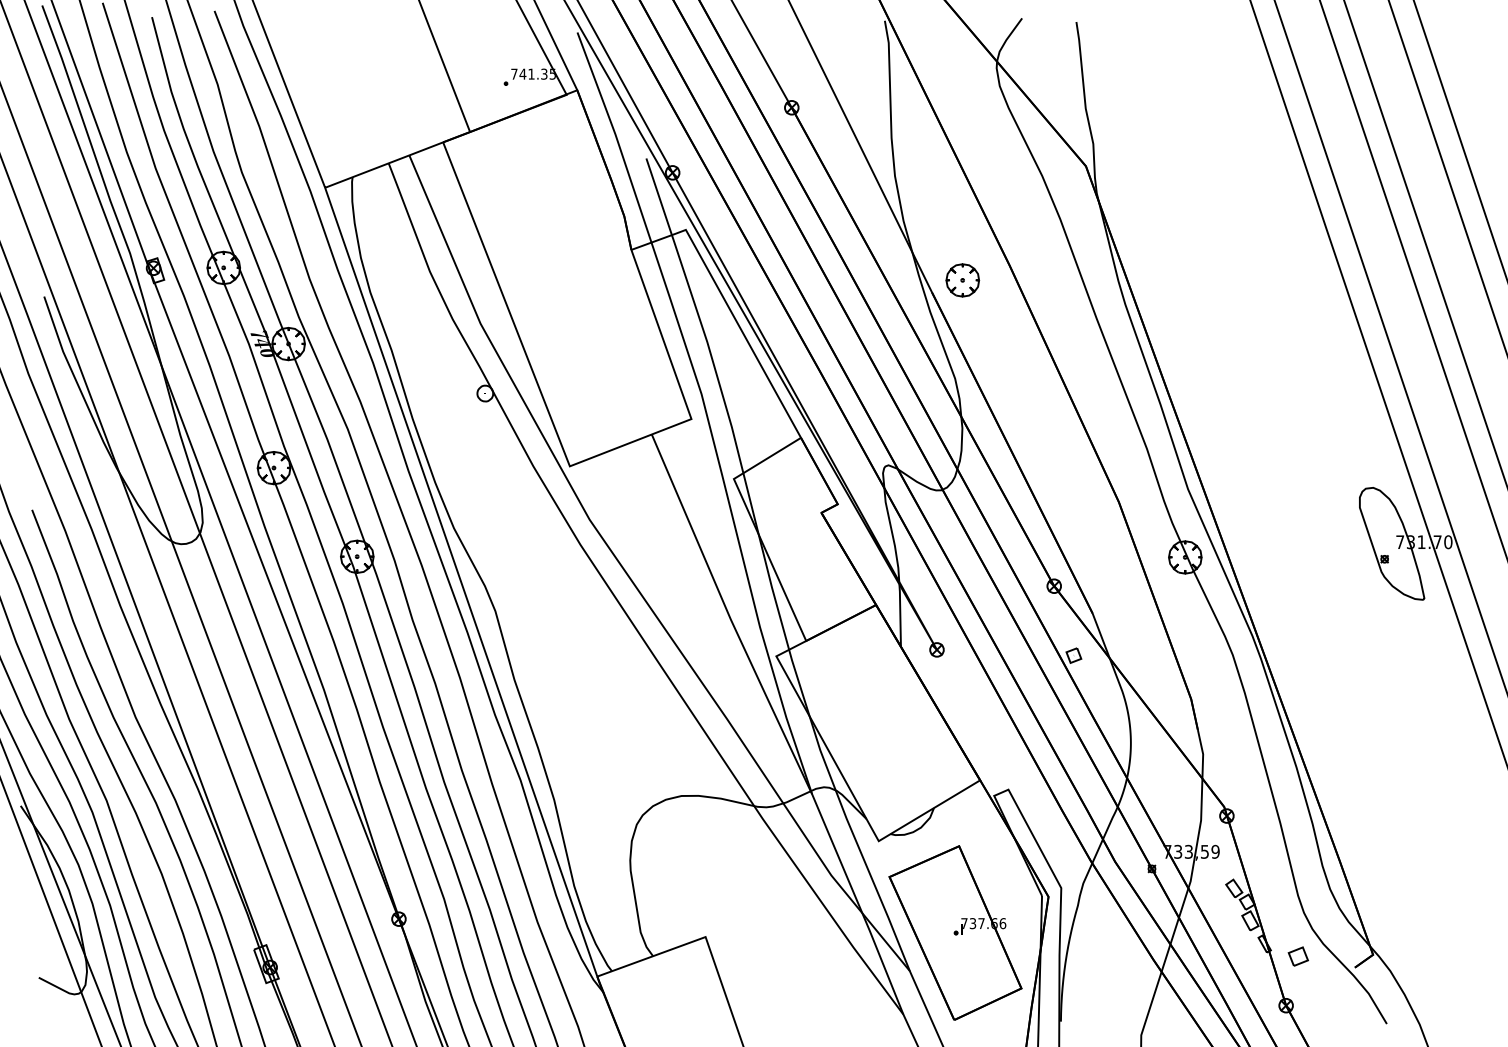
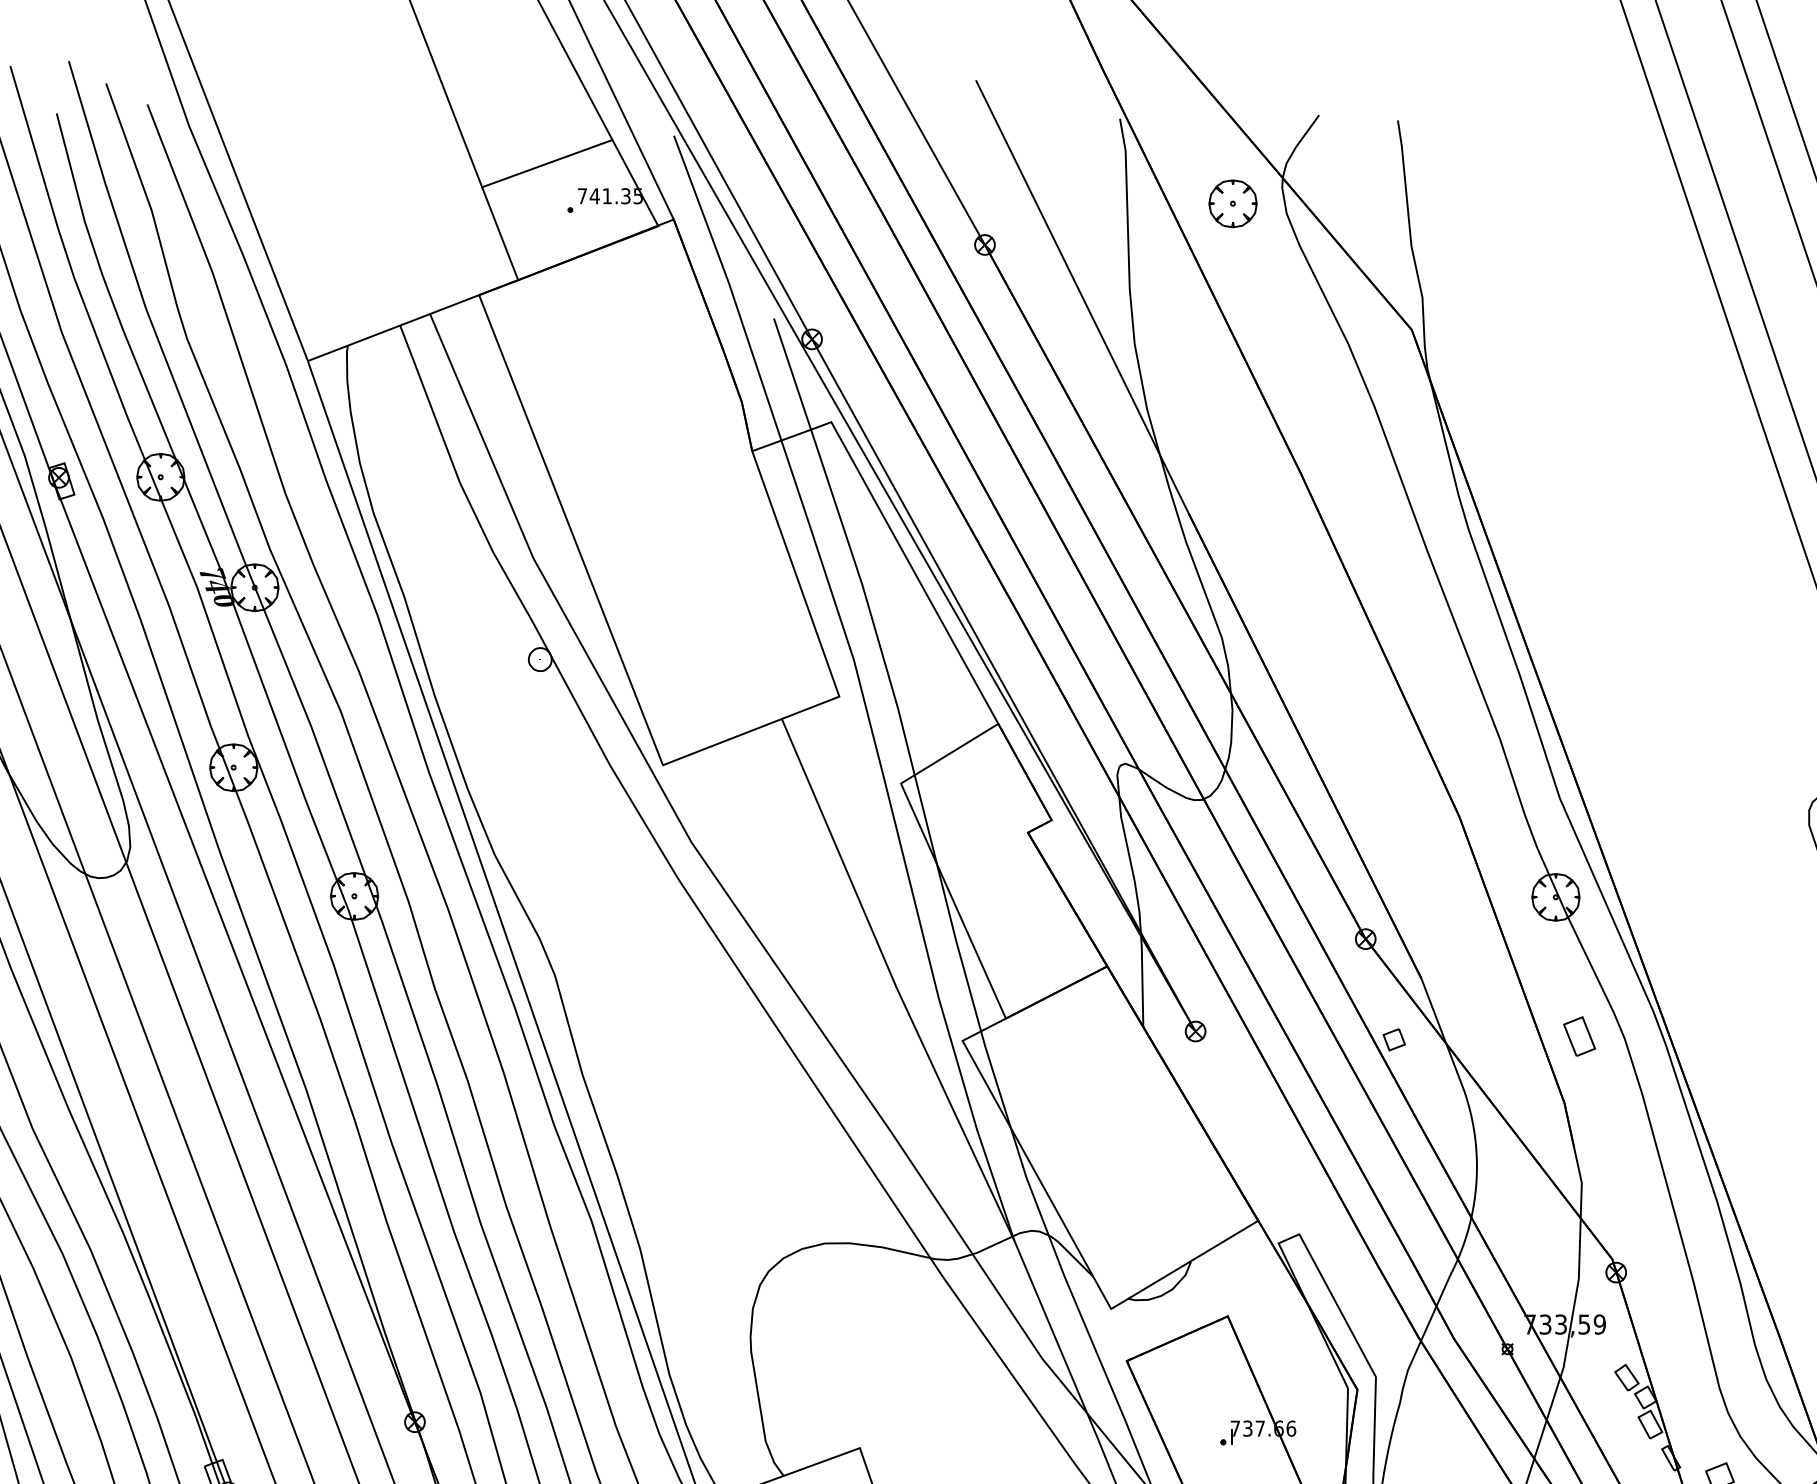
line: (489, 51) -> (546, 163), added
part: (962, 280) -> (1232, 203), moved
part: (1201, 653) -> (1579, 1036), added

